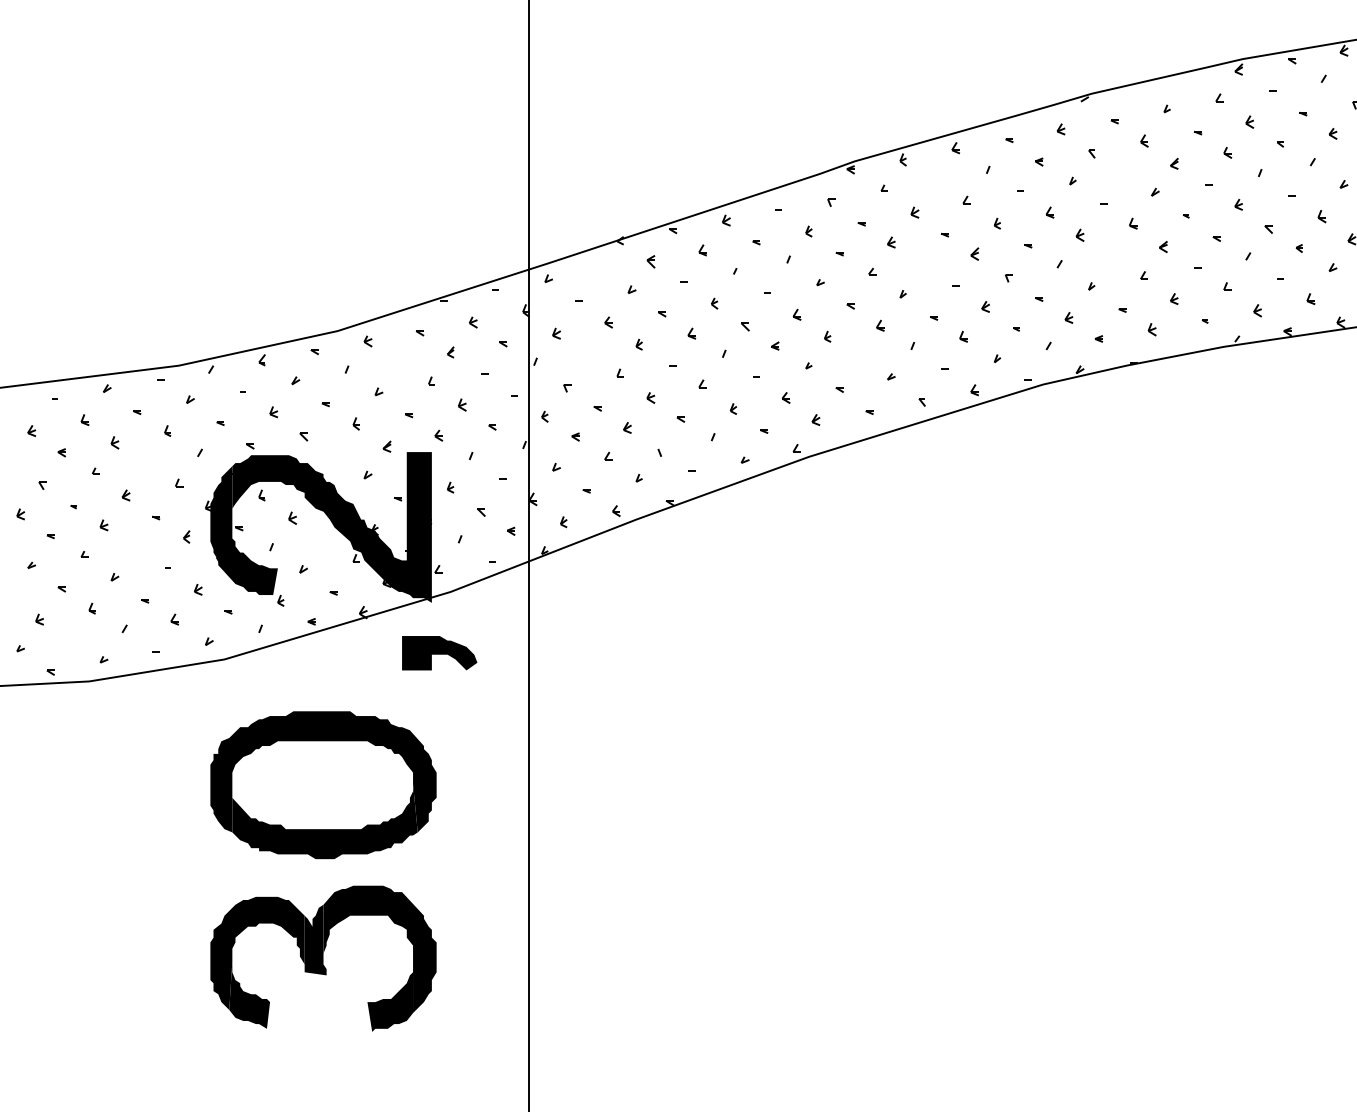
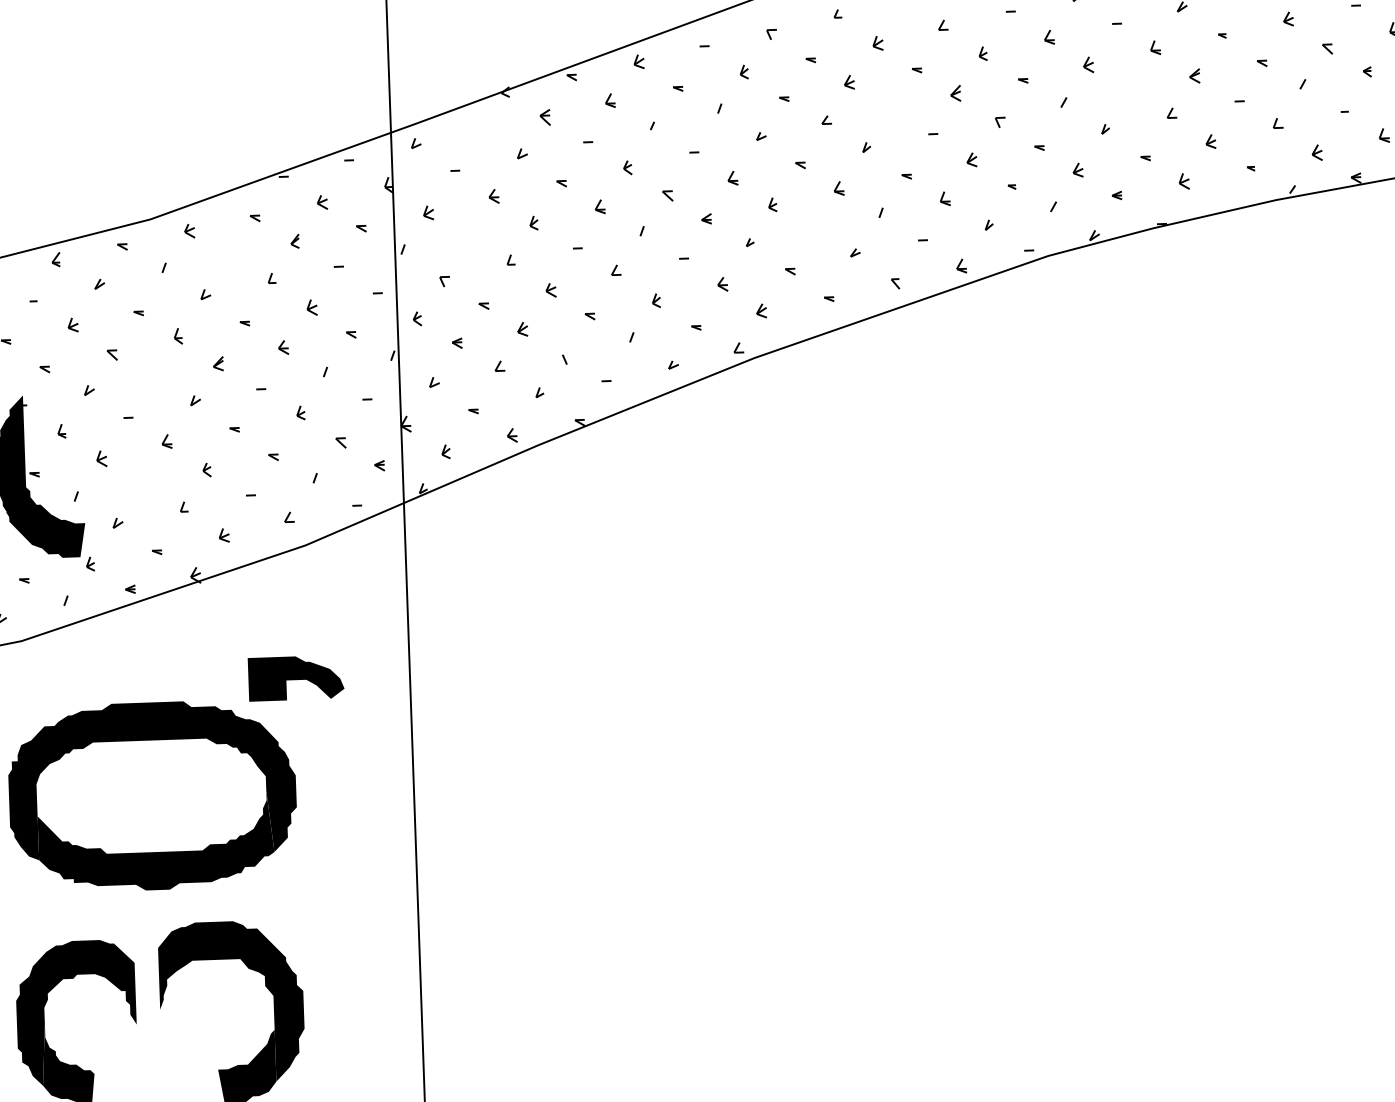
fill: (331, 527) -> (151, 468), removed
part: (439, 653) -> (296, 678), moved
fill: (315, 939) -> (149, 992), removed

